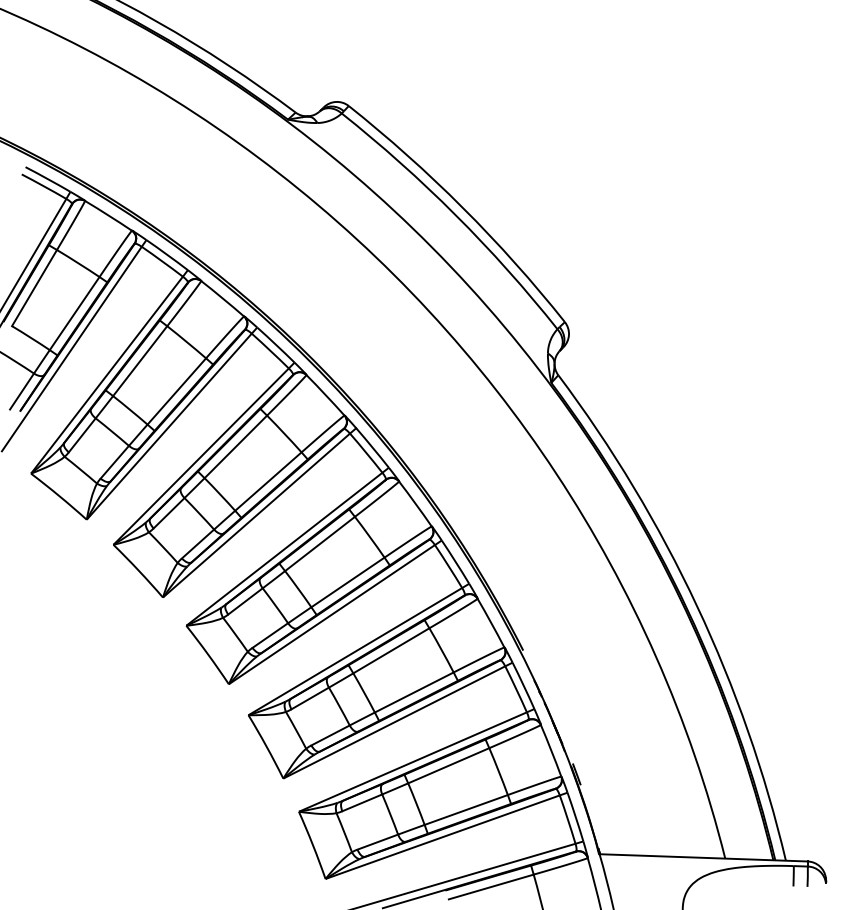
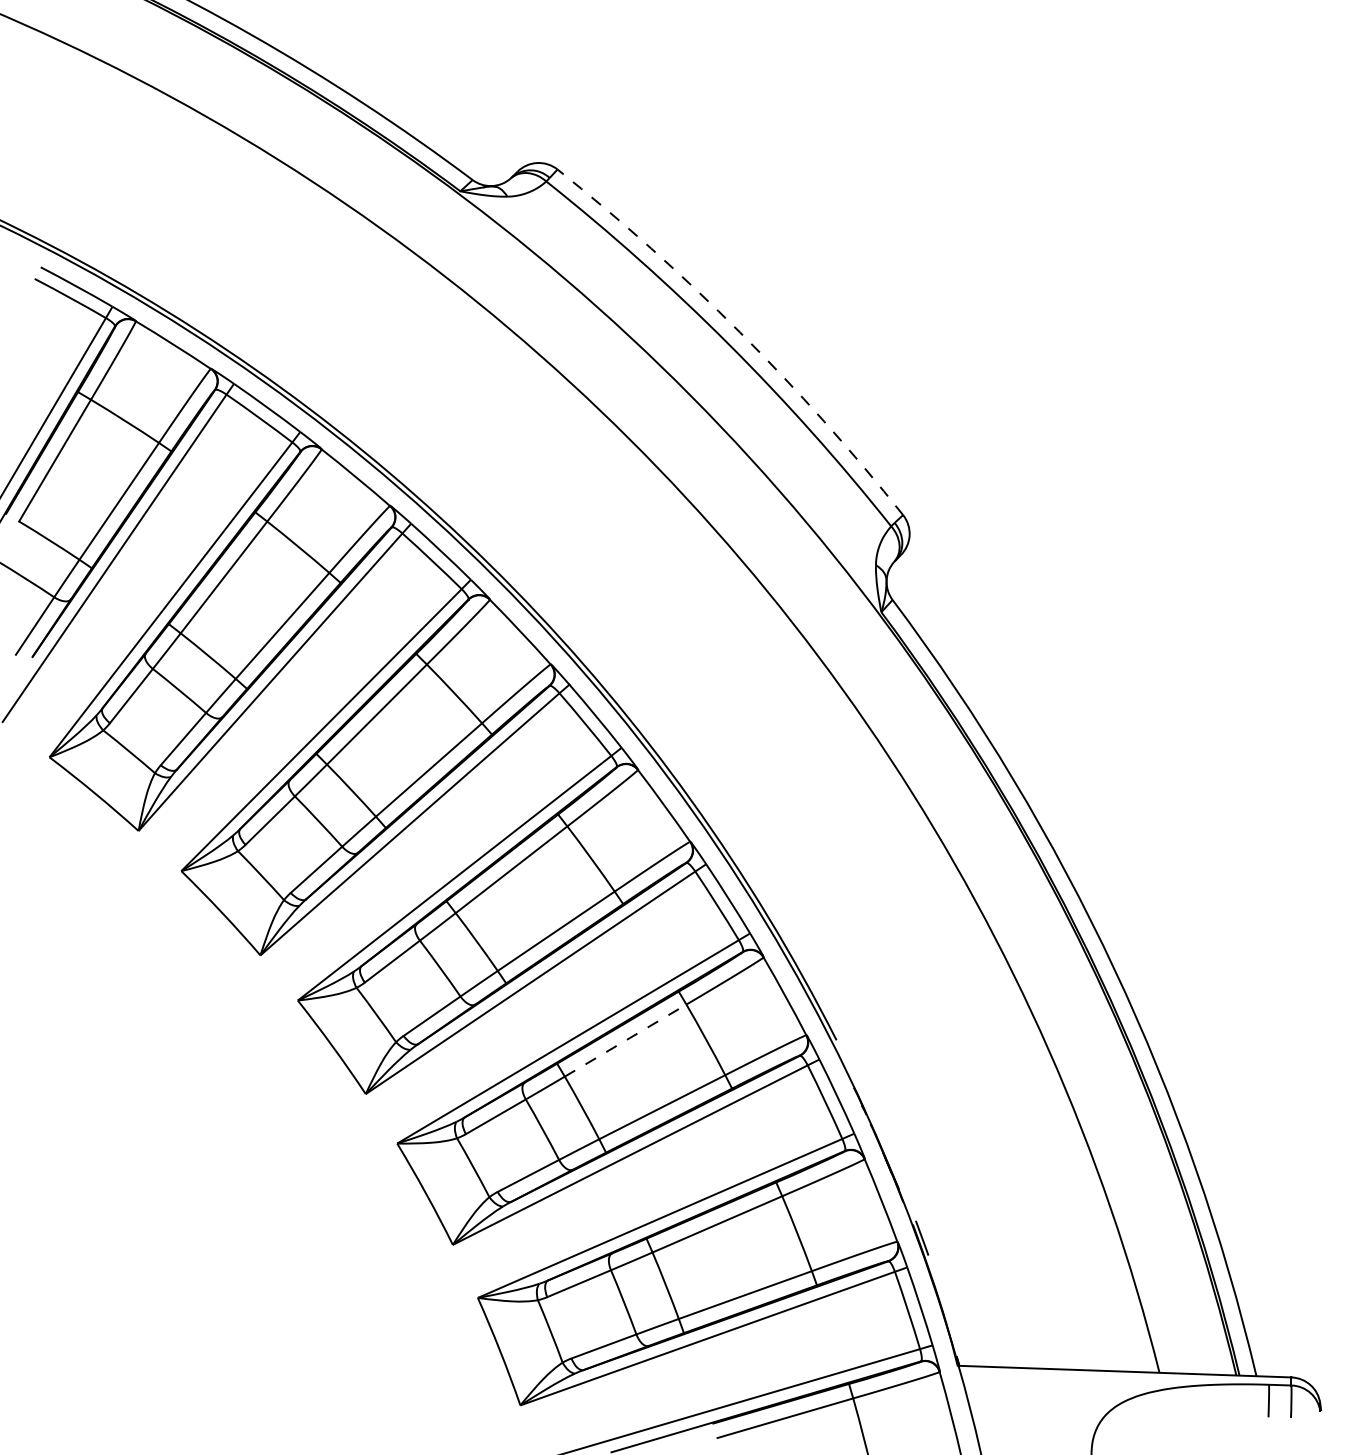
arc: (462, 207) -> (739, 331), solid -> dashed
line: (391, 650) -> (625, 1040), solid -> dashed

